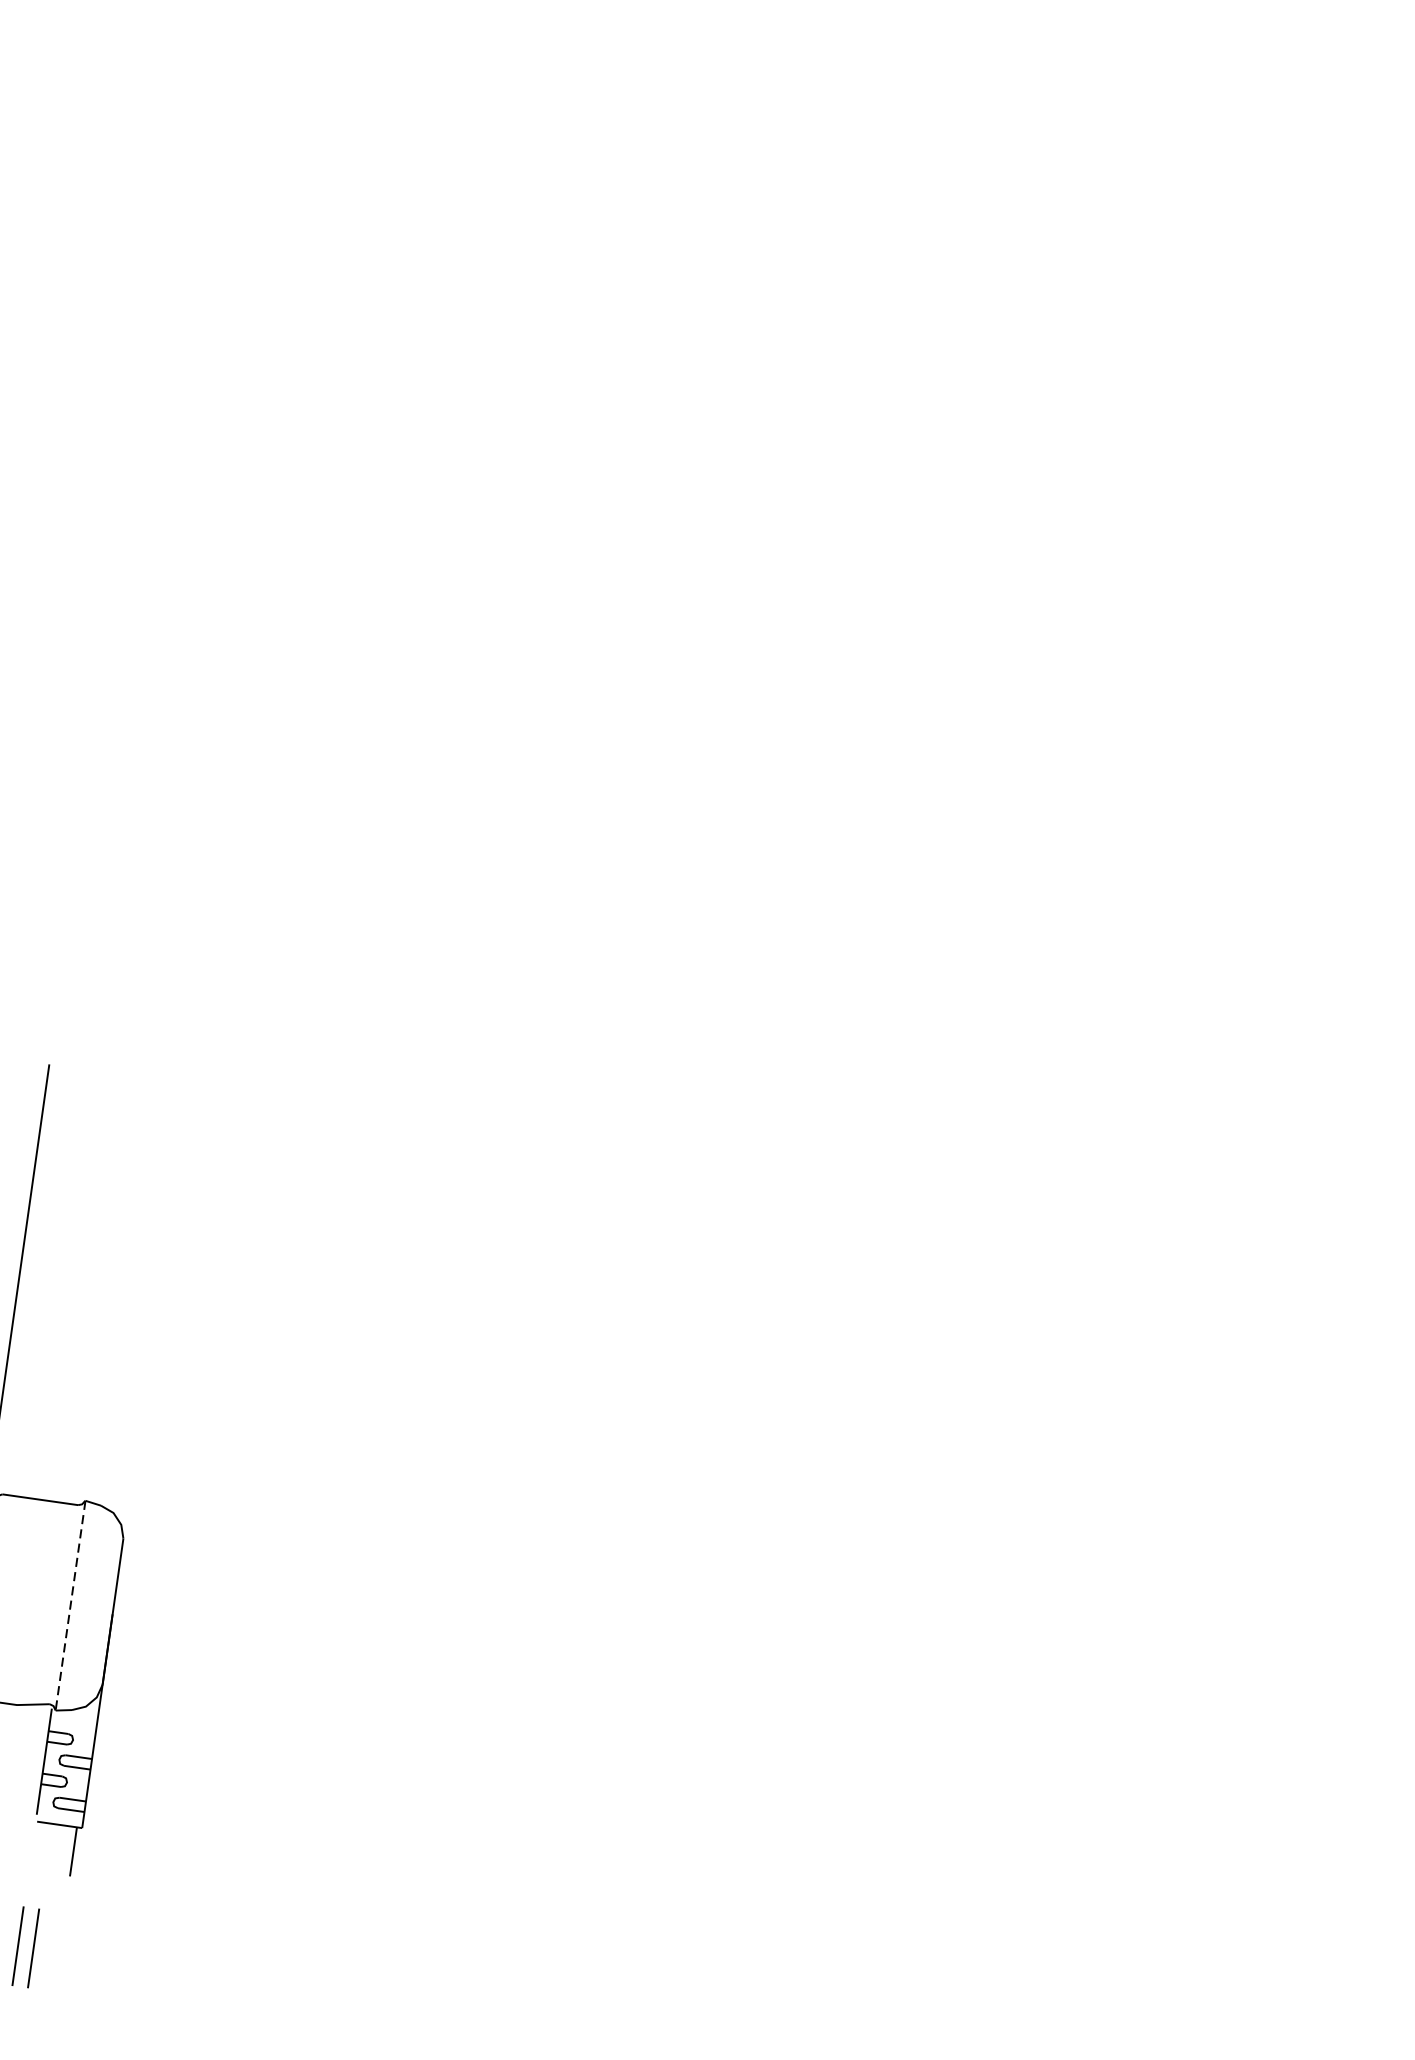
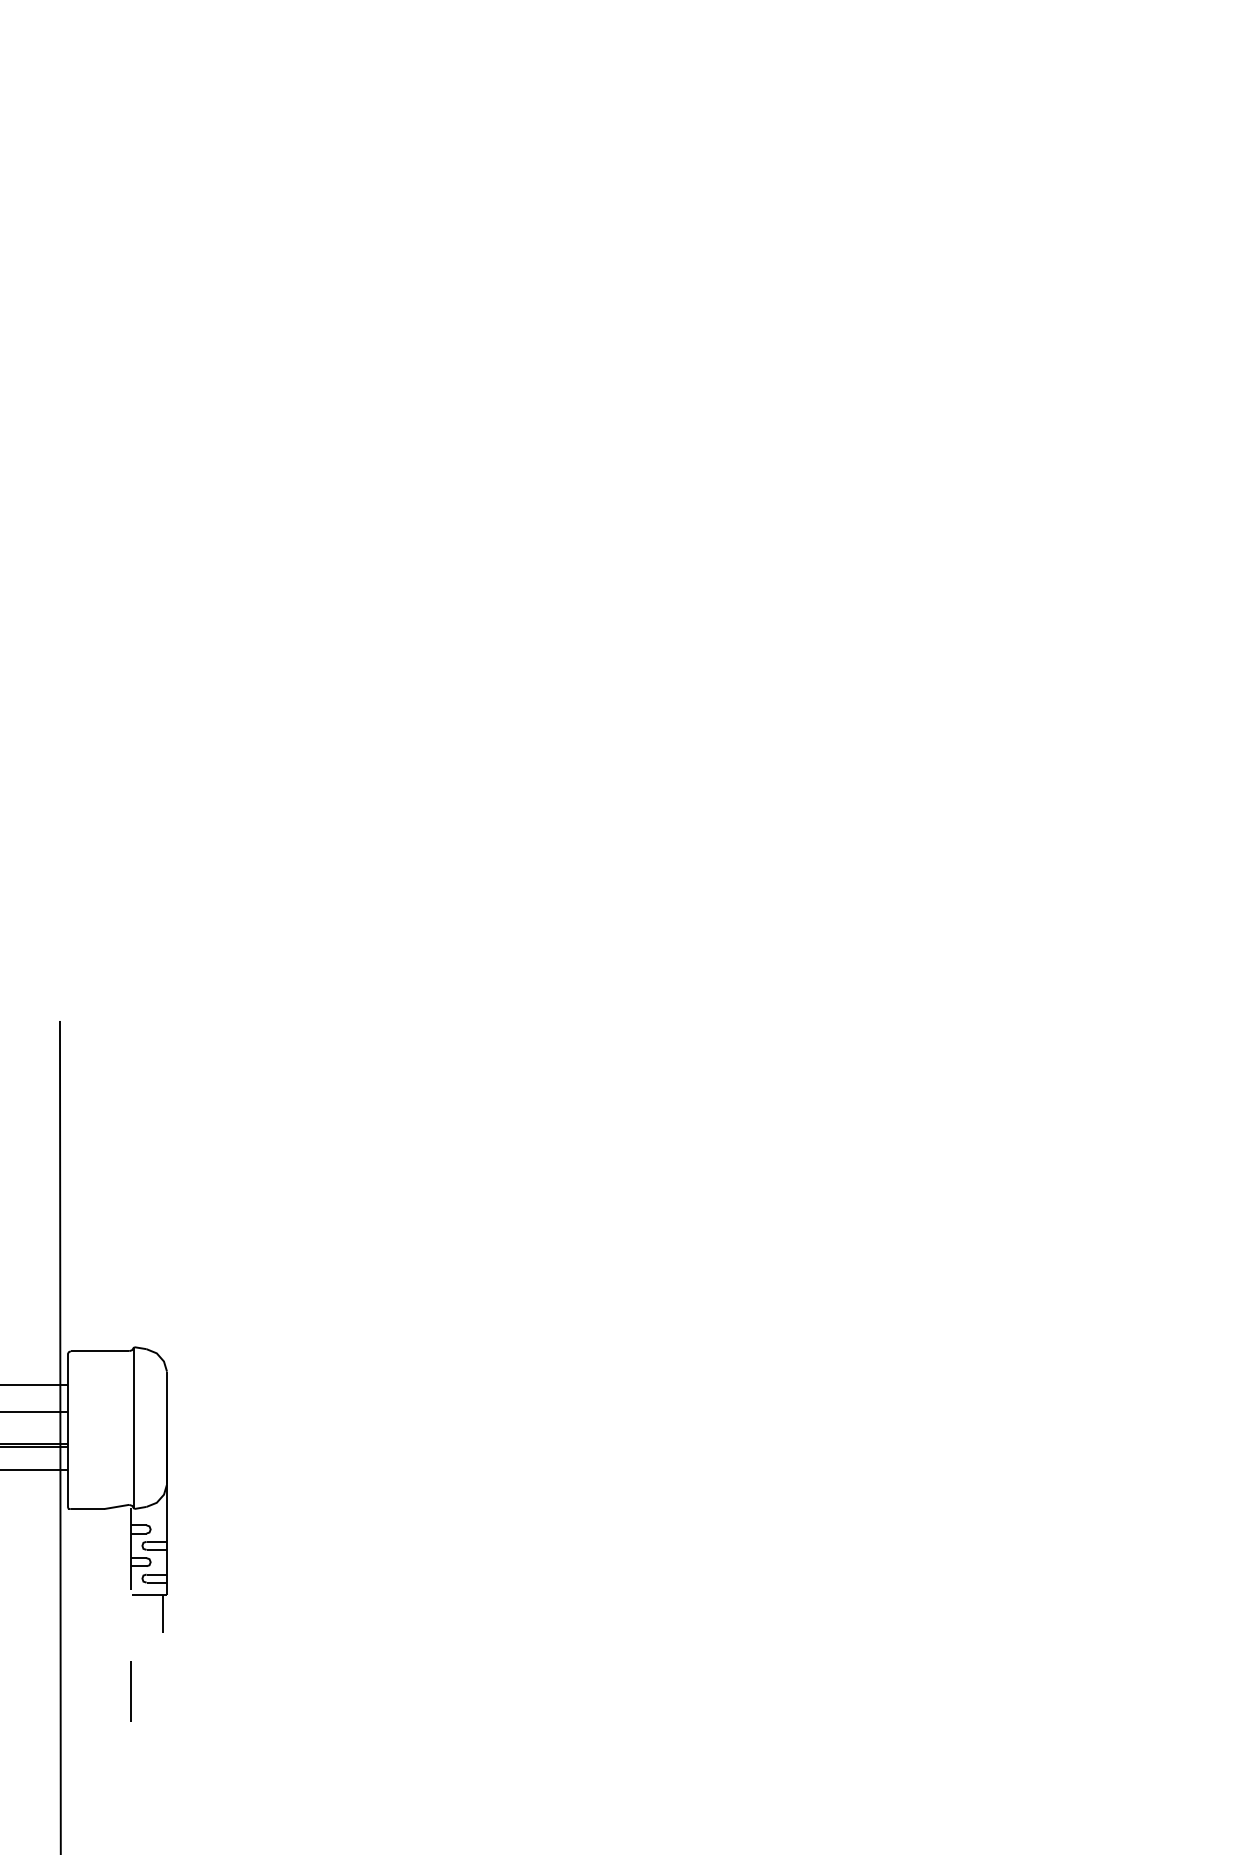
line: (70, 1606) -> (134, 1428), dashed -> solid
line: (32, 1948) -> (142, 1691), removed

